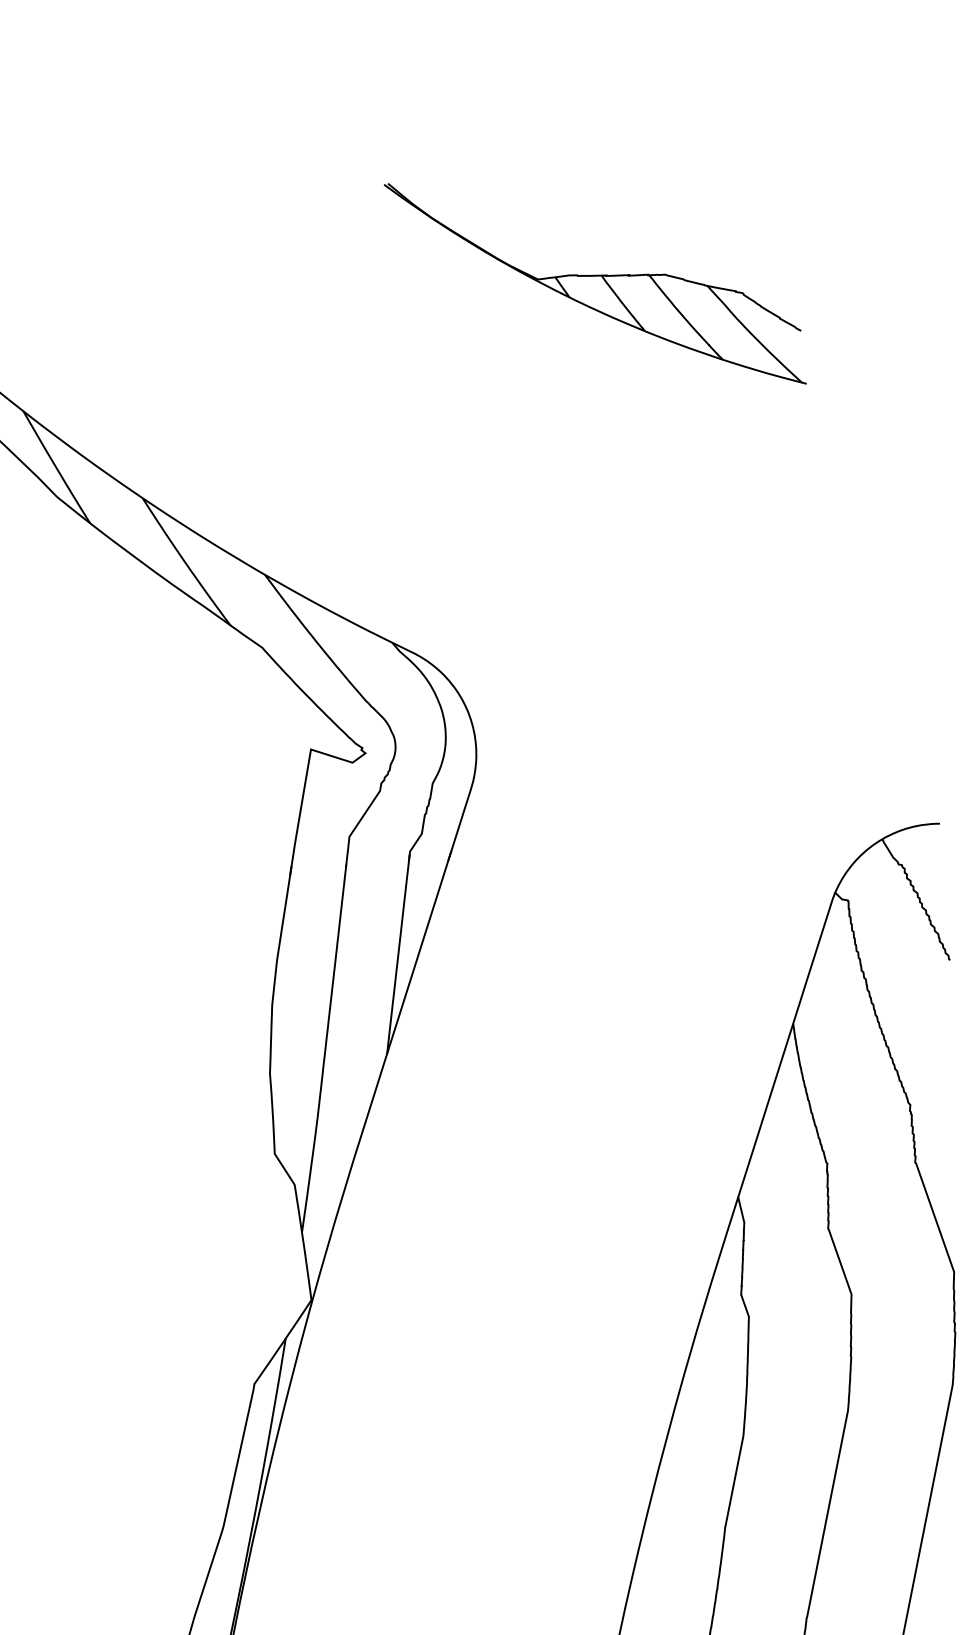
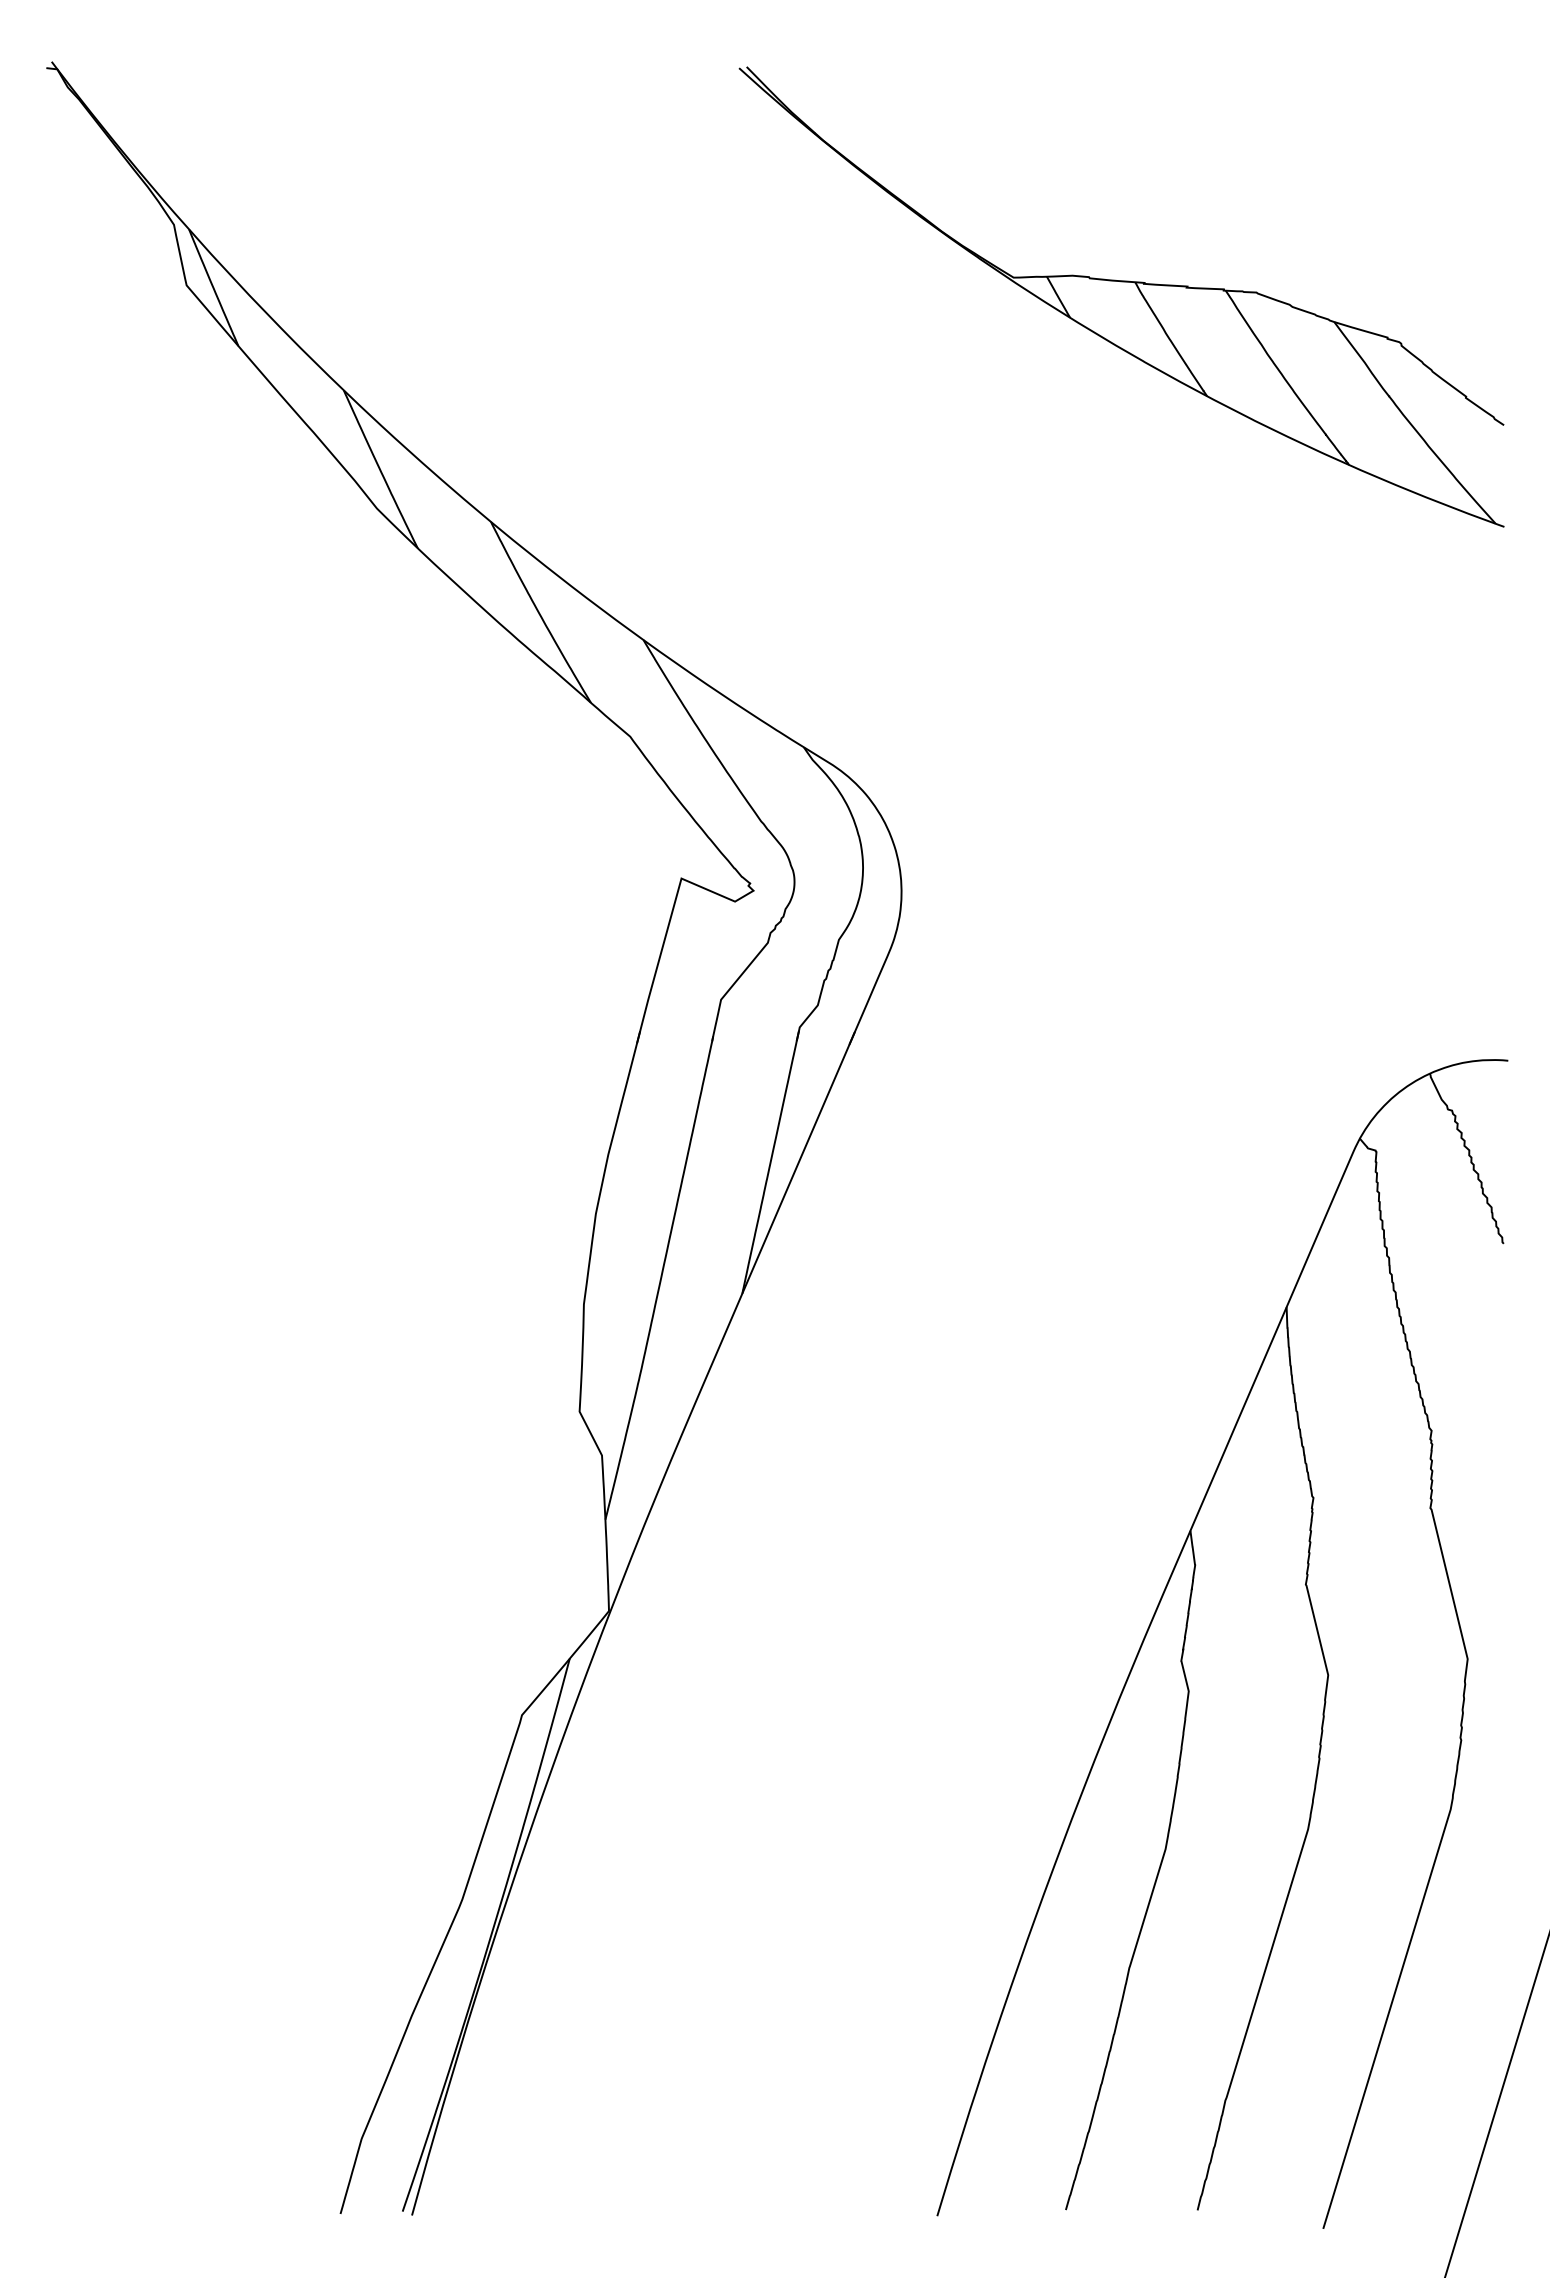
part: (595, 283) -> (1121, 296), size x1.43

